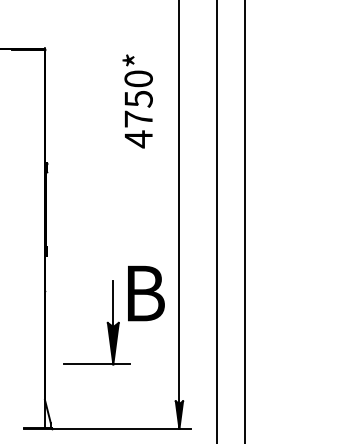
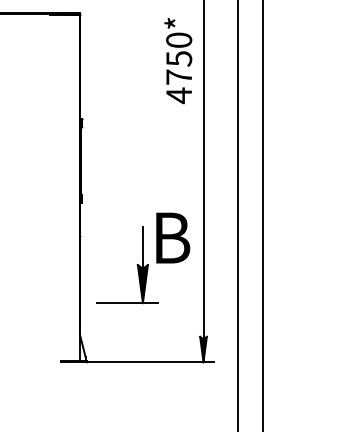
text: (137, 102) -> (178, 61), moved

